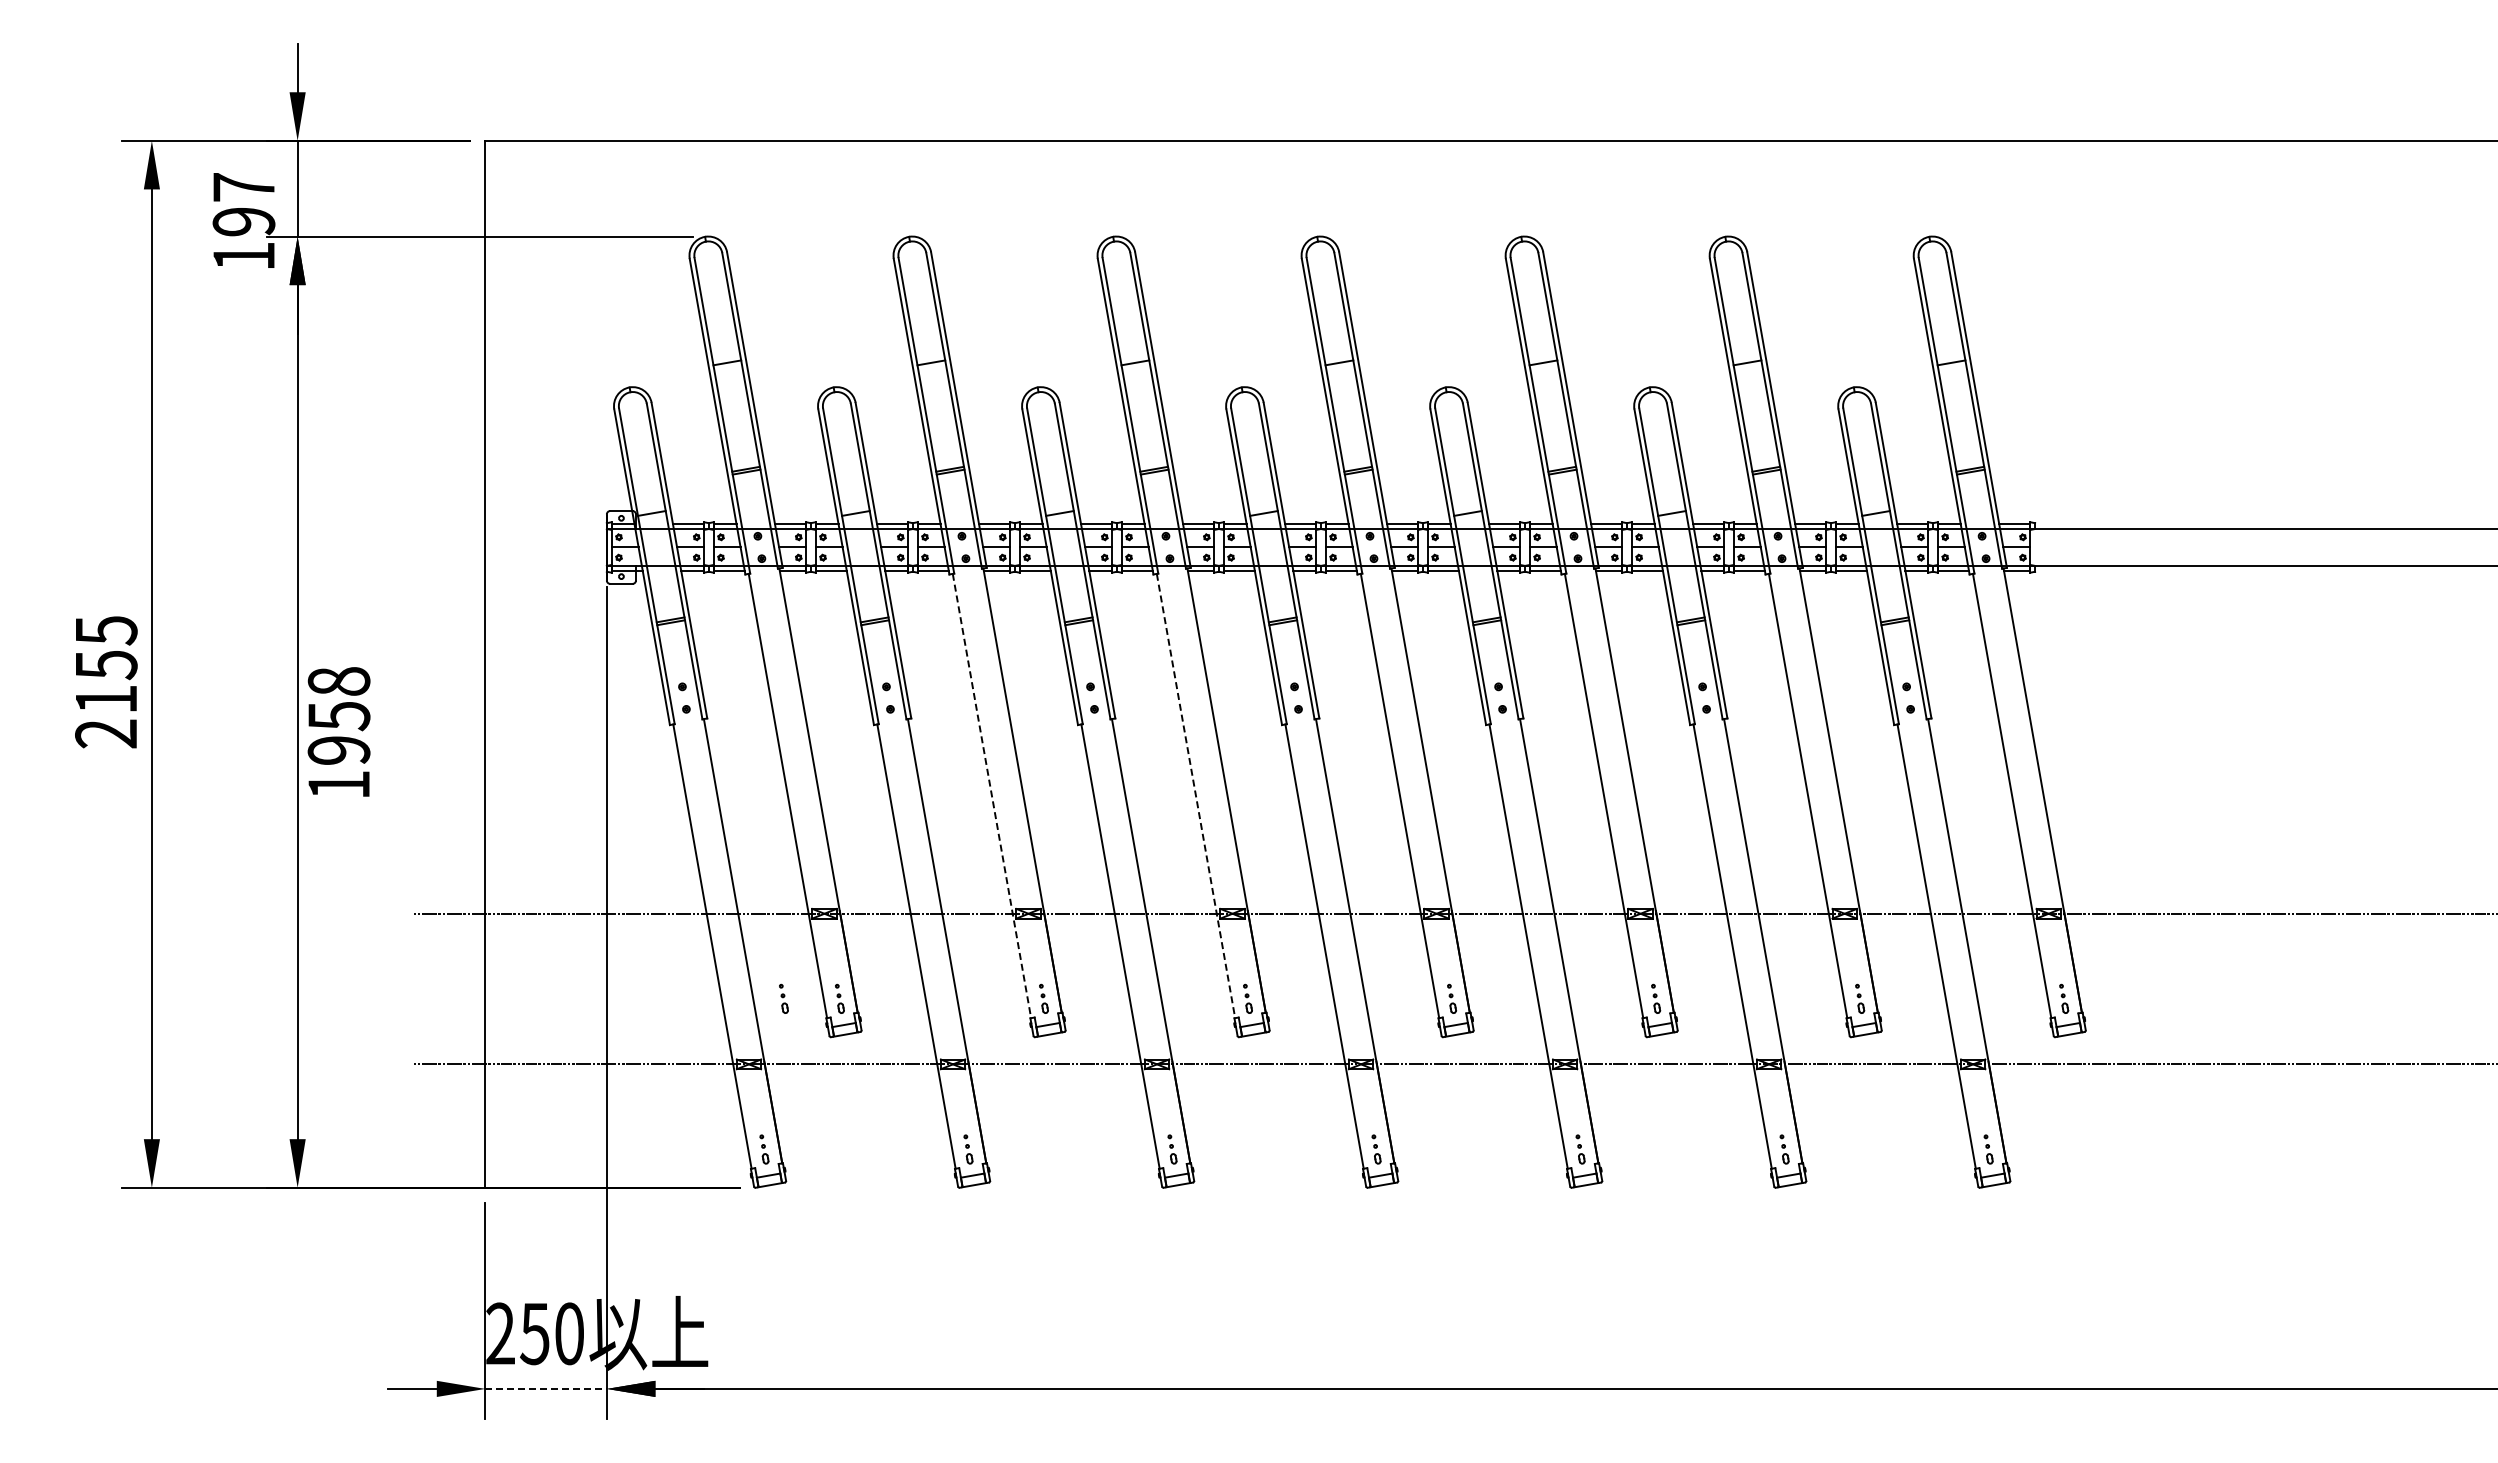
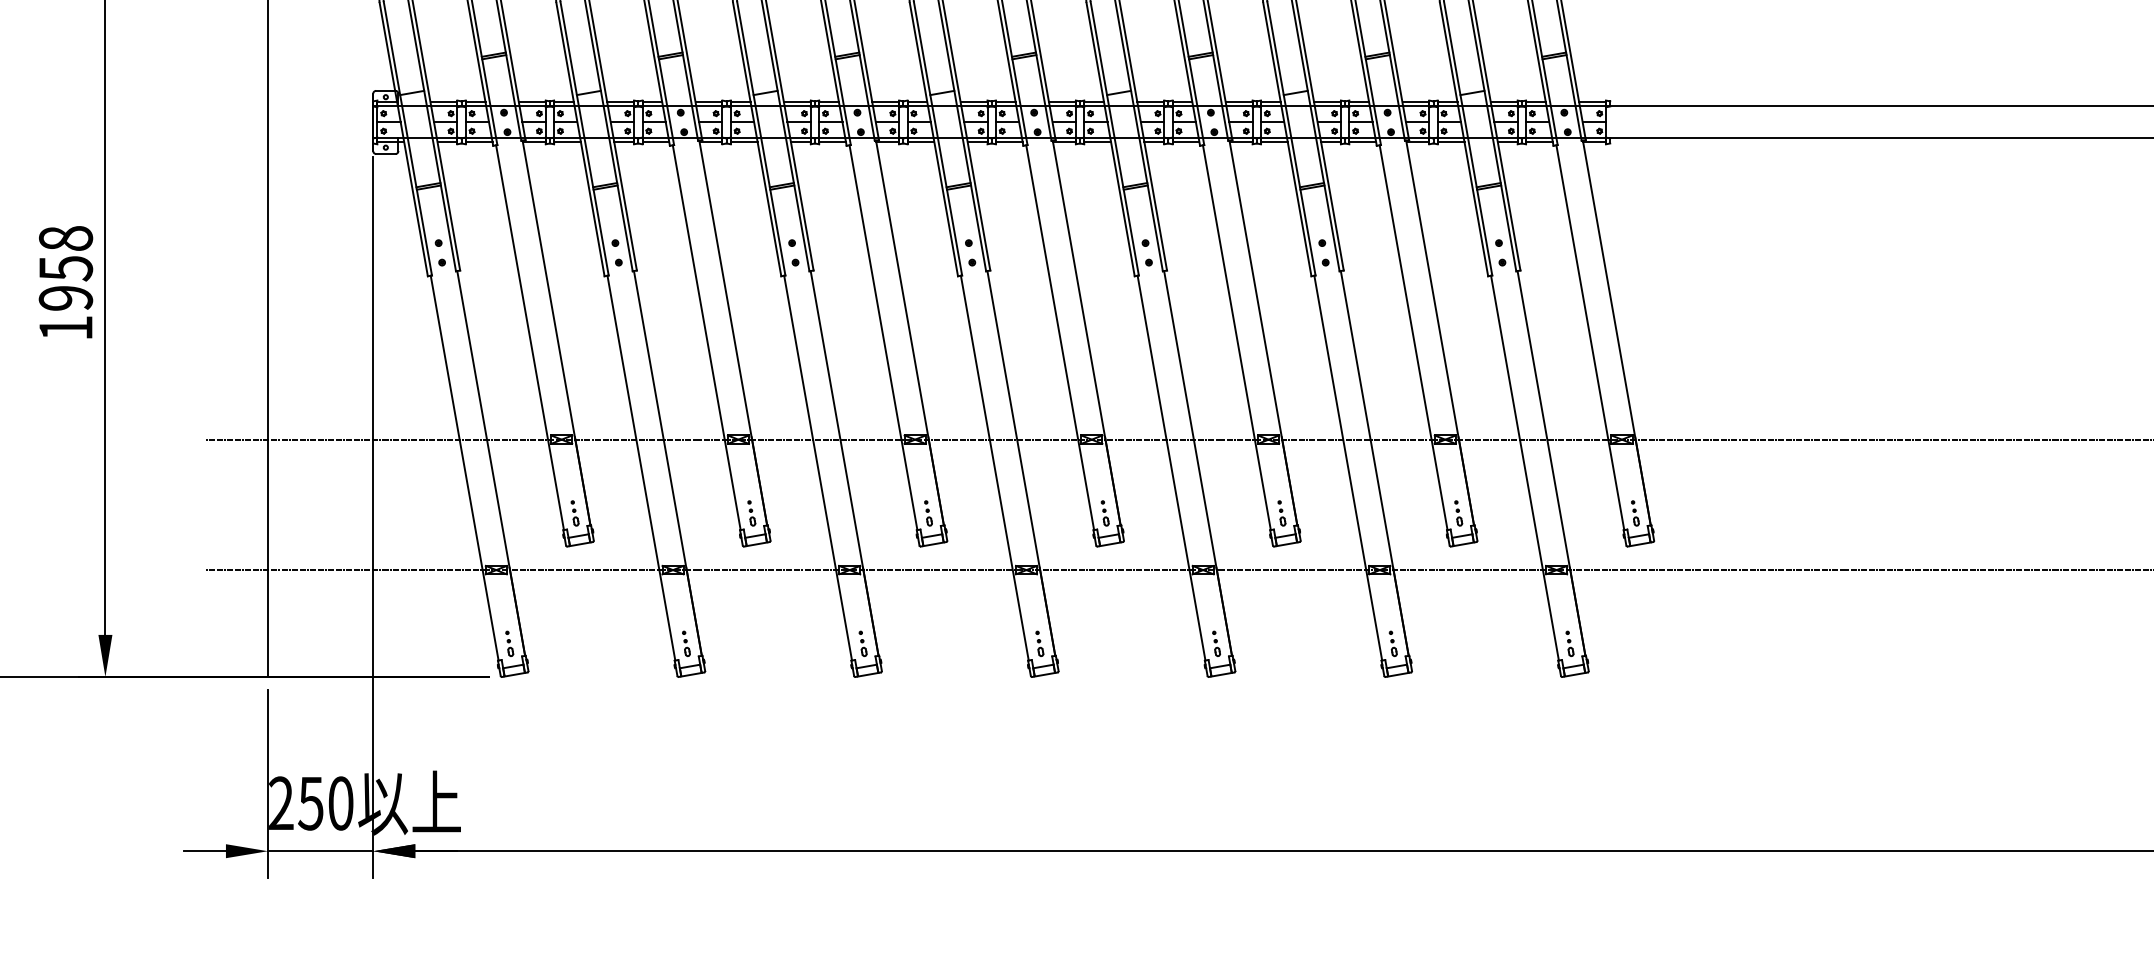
text: (338, 731) -> (65, 281), moved
line: (991, 796) -> (706, 338), dashed -> solid
line: (1196, 796) -> (883, 338), dashed -> solid
part: (783, 998) -> (526, 513), removed
line: (546, 1388) -> (320, 850), dashed -> solid

